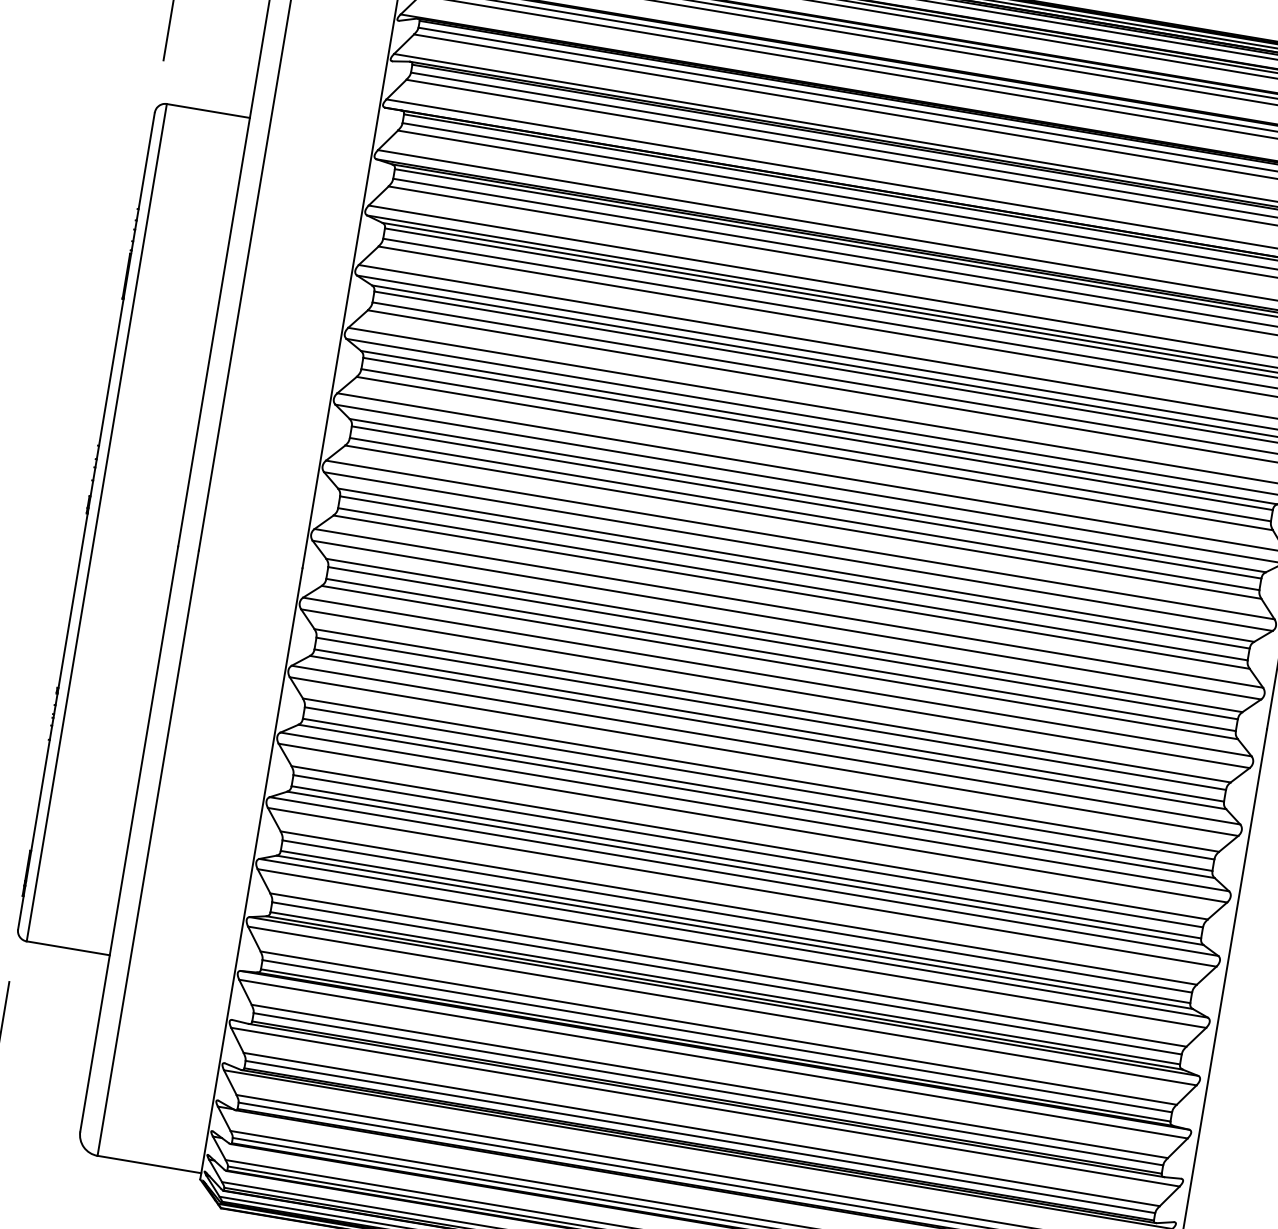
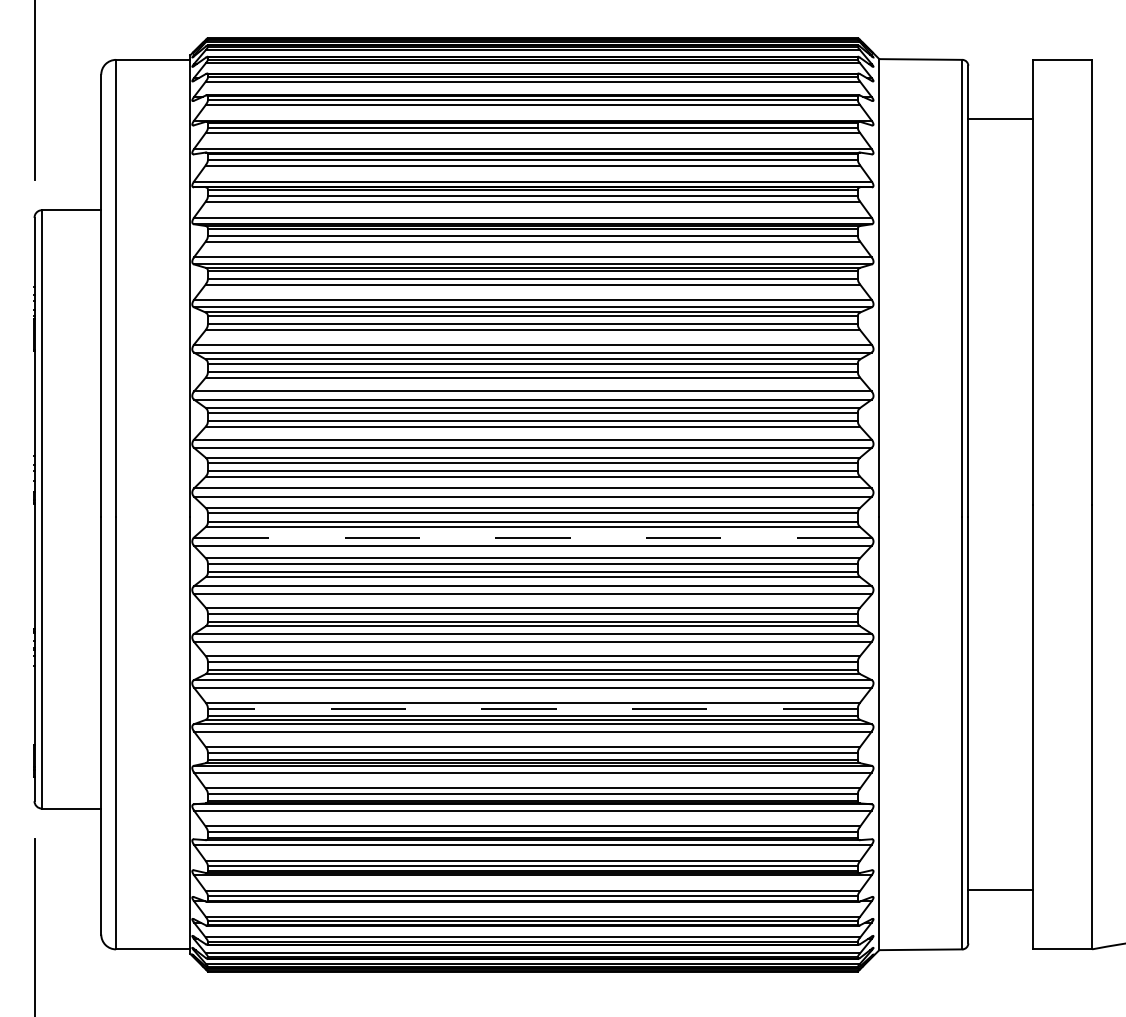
line: (776, 676) -> (532, 537), solid -> dashed
line: (736, 916) -> (532, 708), solid -> dashed

